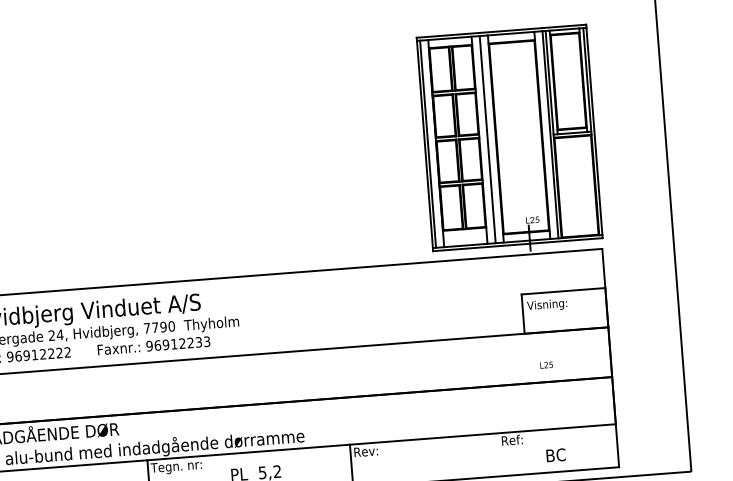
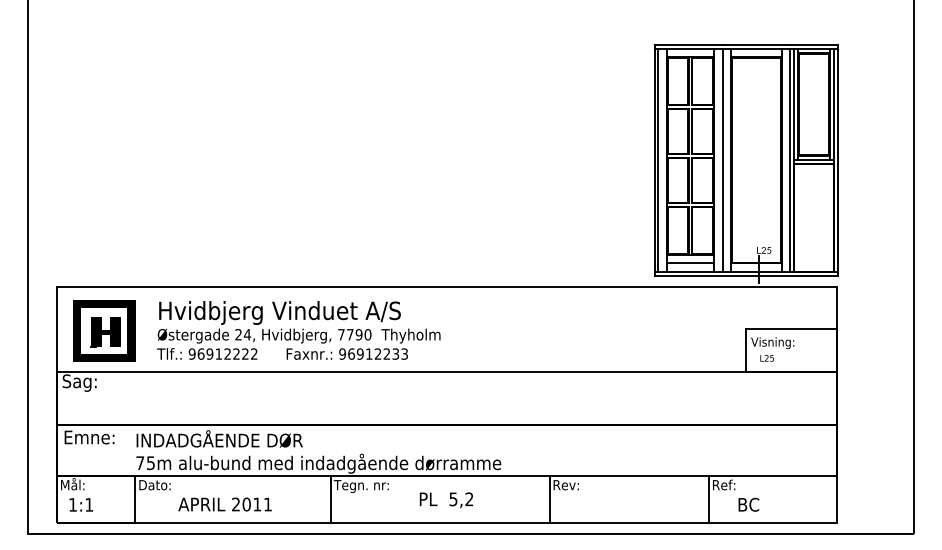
line: (464, 237) -> (689, 263), added
text: (545, 364) -> (766, 357), moved
line: (498, 454) -> (708, 499), added
text: (555, 455) -> (748, 504), moved

